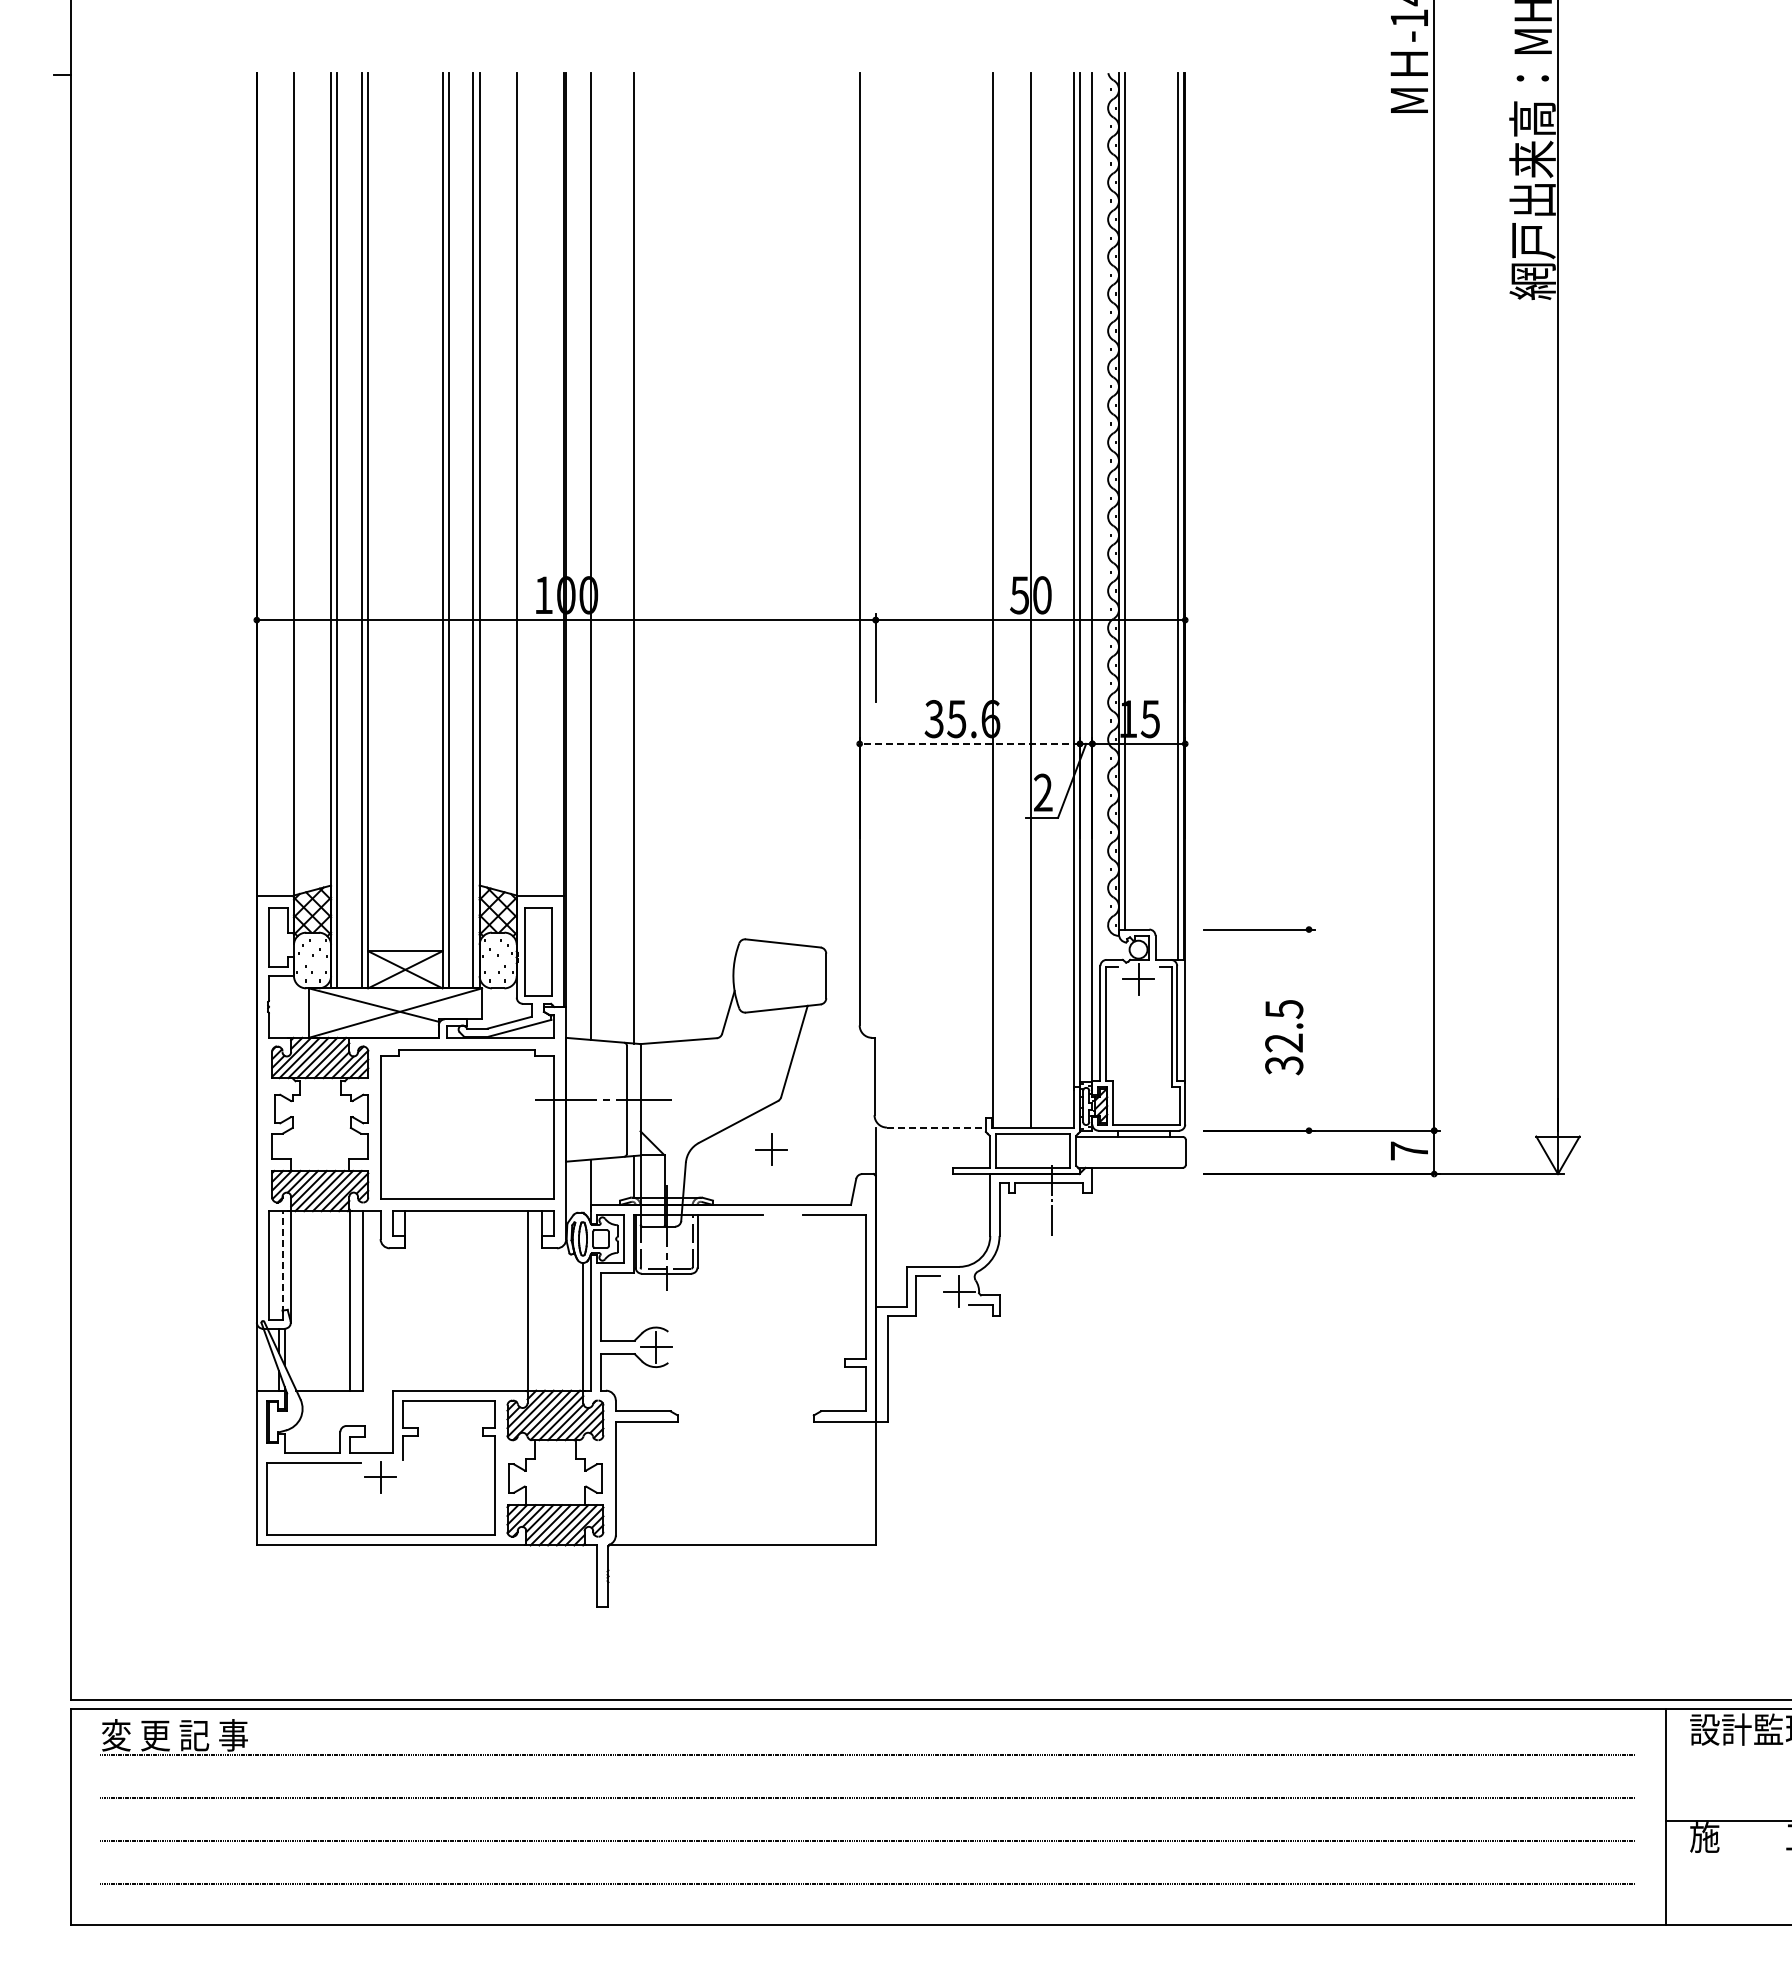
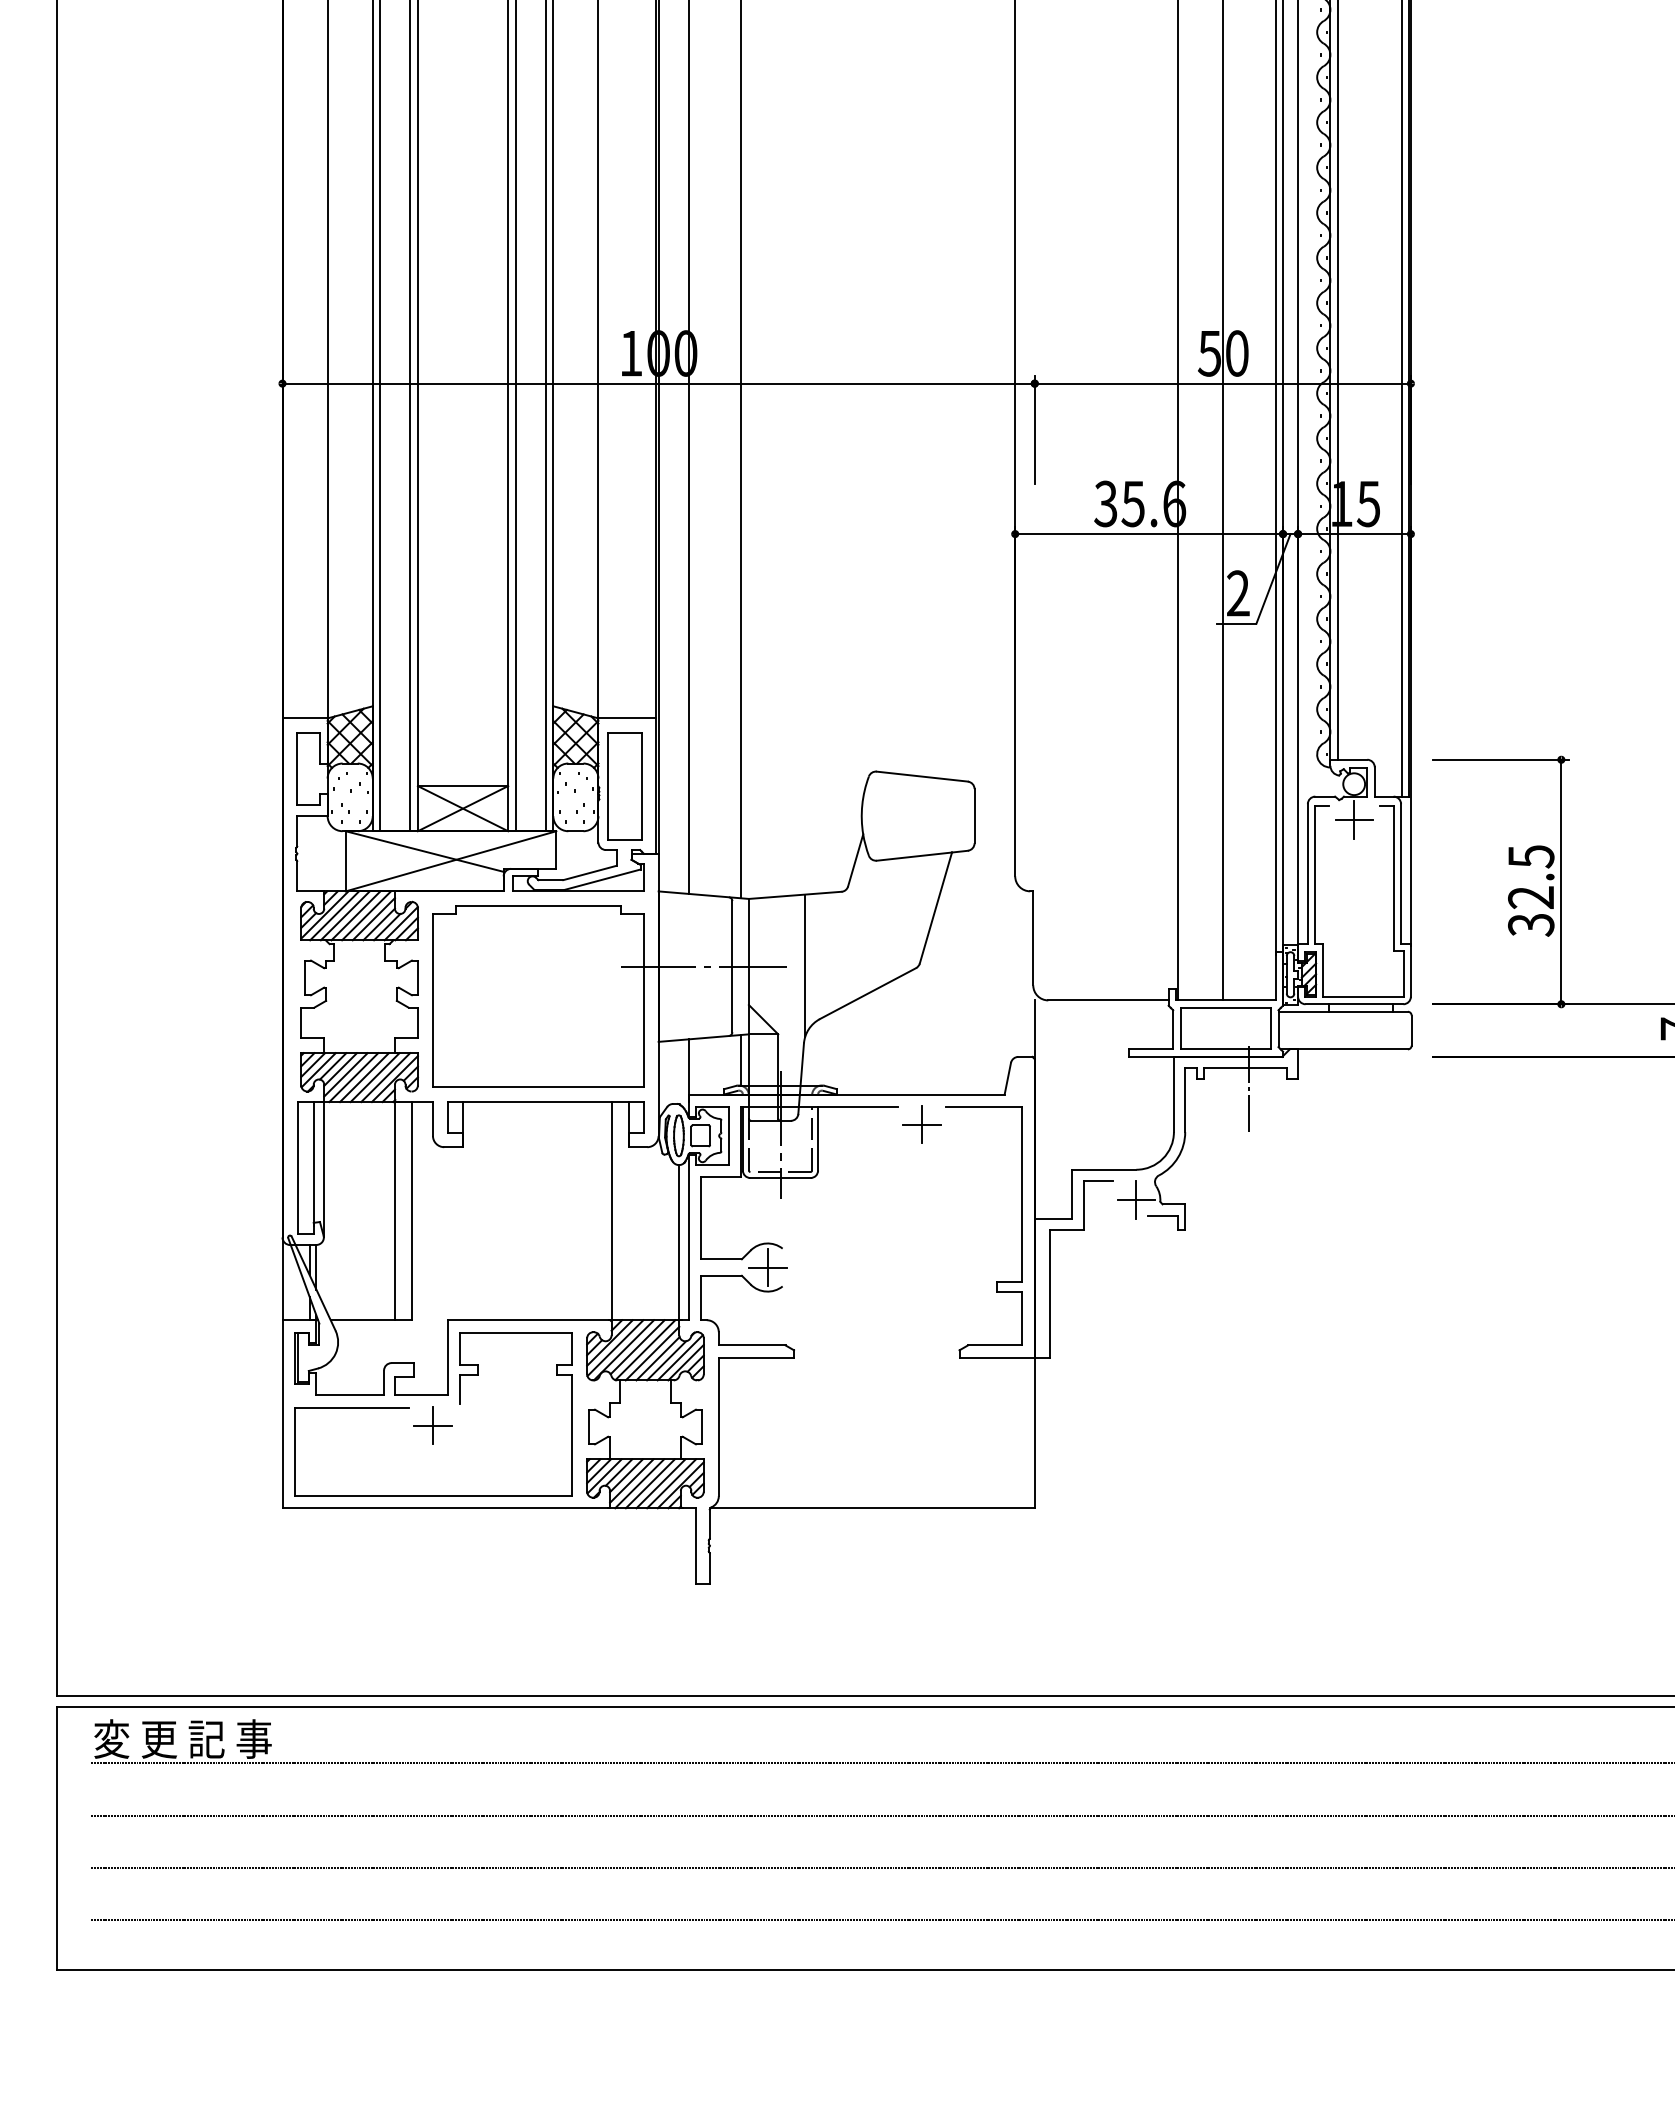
line: (969, 743) -> (1148, 533), dashed -> solid
line: (1309, 1029) -> (1561, 881), added
line: (686, 1098) -> (804, 965), added
line: (936, 1127) -> (1108, 1000), dashed -> solid
part: (771, 1149) -> (921, 1124), moved
line: (282, 1261) -> (313, 1163), dashed -> solid

